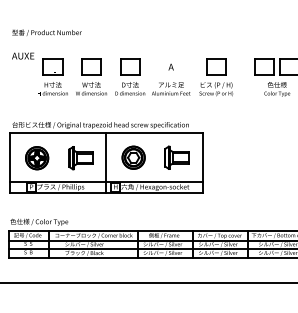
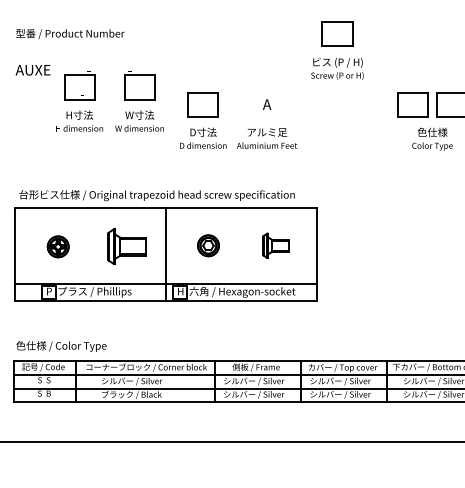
part: (59, 62) -> (89, 80), moved
part: (216, 77) -> (337, 50), moved
part: (133, 157) -> (208, 245), size x0.6
part: (176, 157) -> (275, 245), size x0.7
part: (37, 158) -> (58, 247), size x0.6

